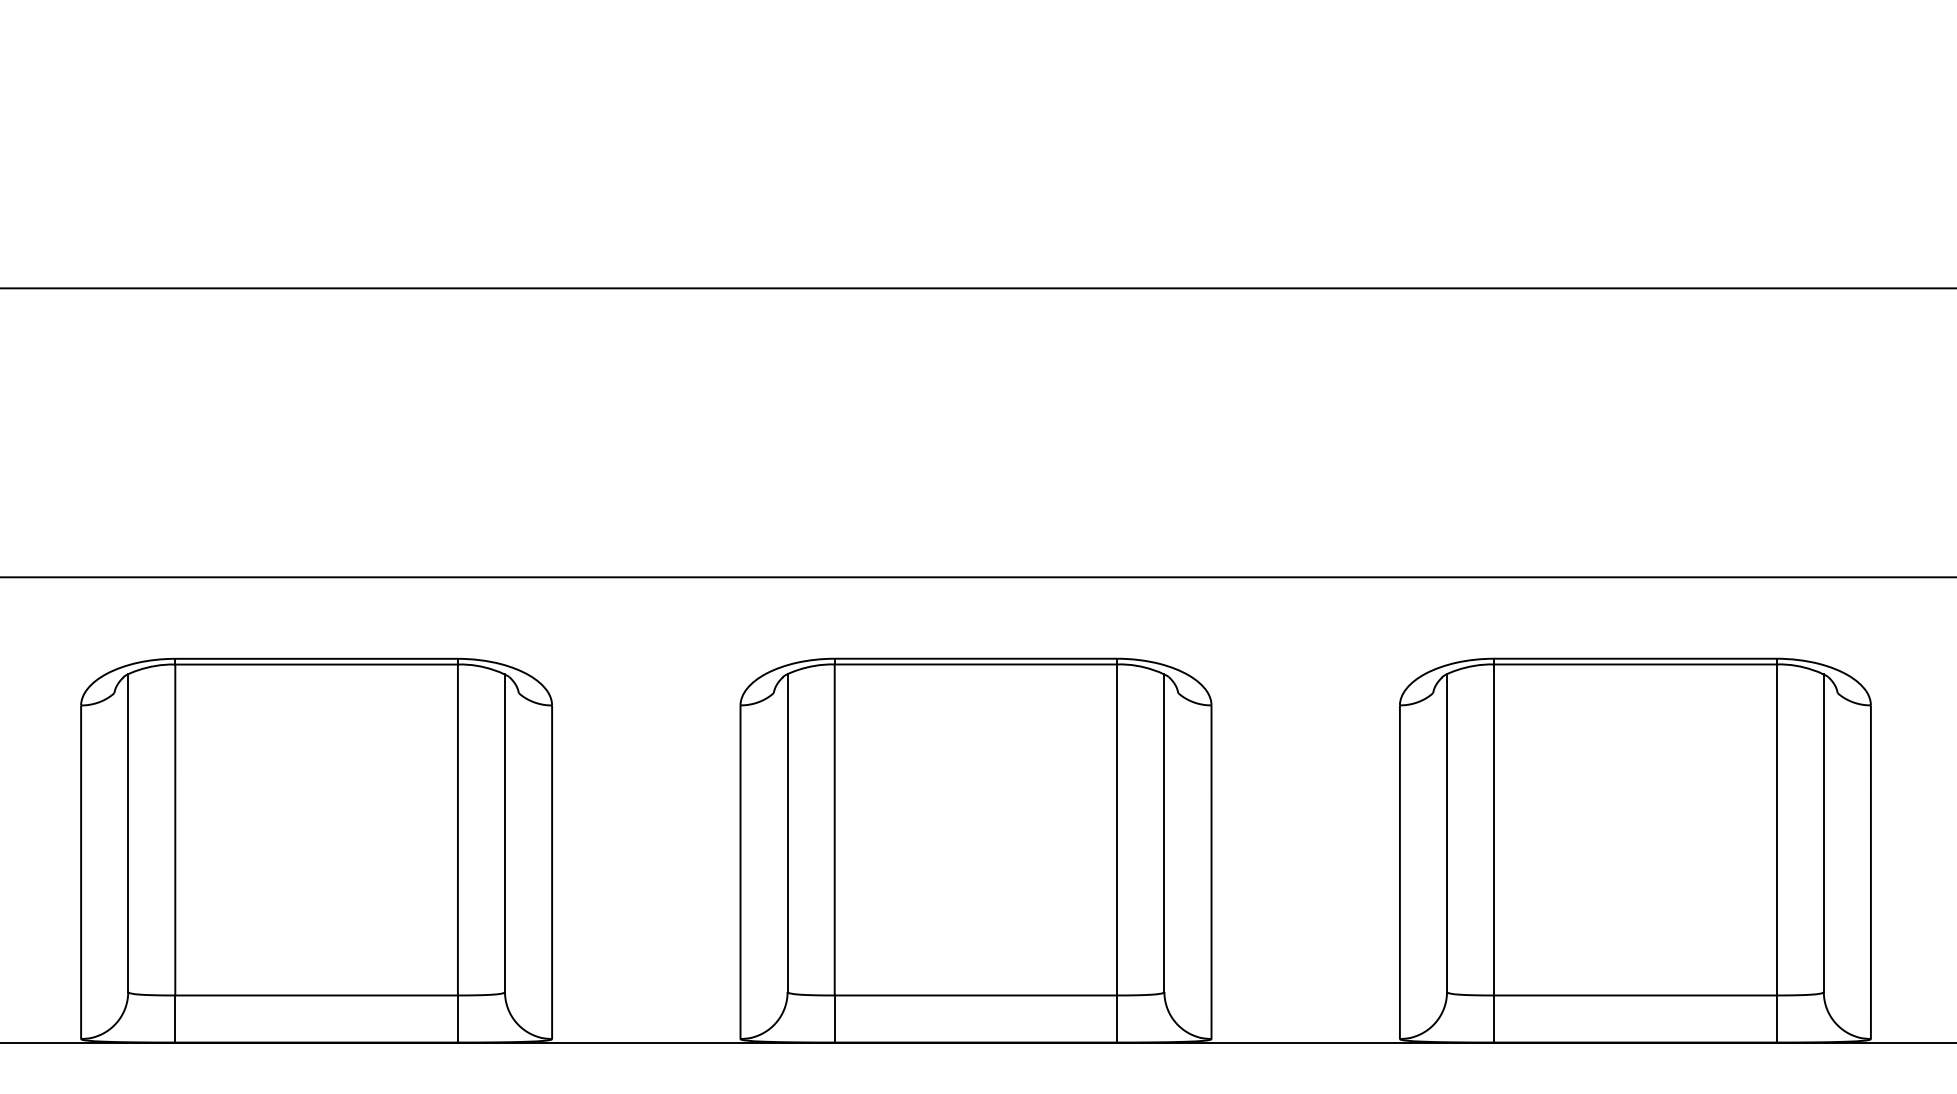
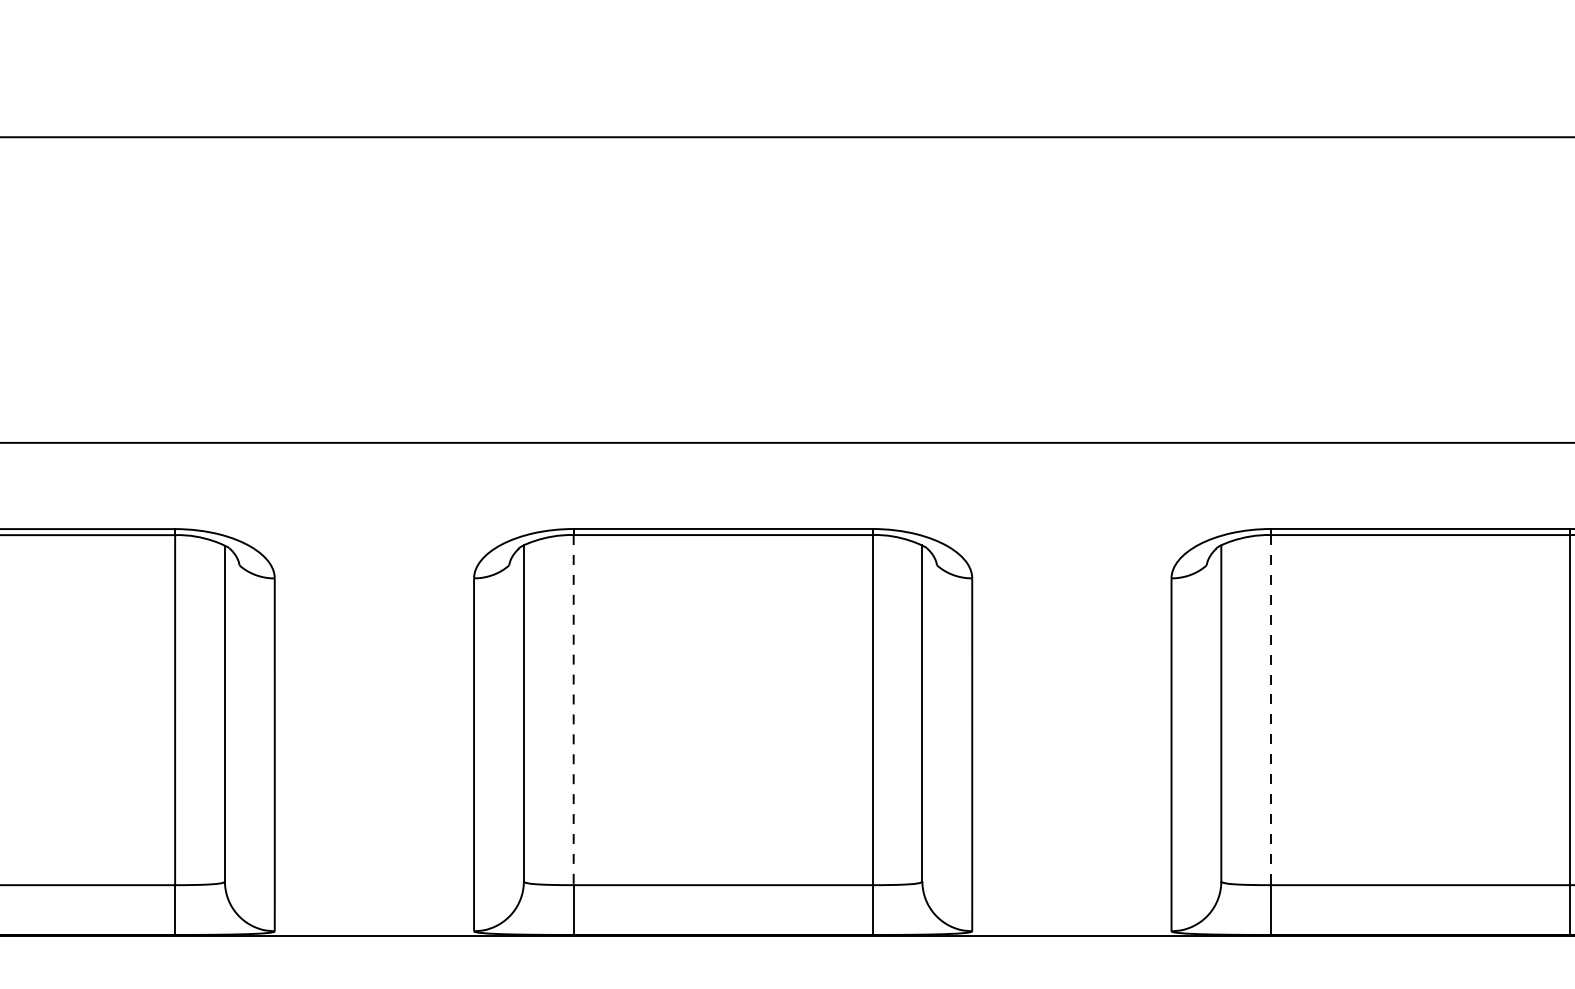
line: (834, 830) -> (573, 710), solid -> dashed
line: (1494, 830) -> (1271, 710), solid -> dashed

